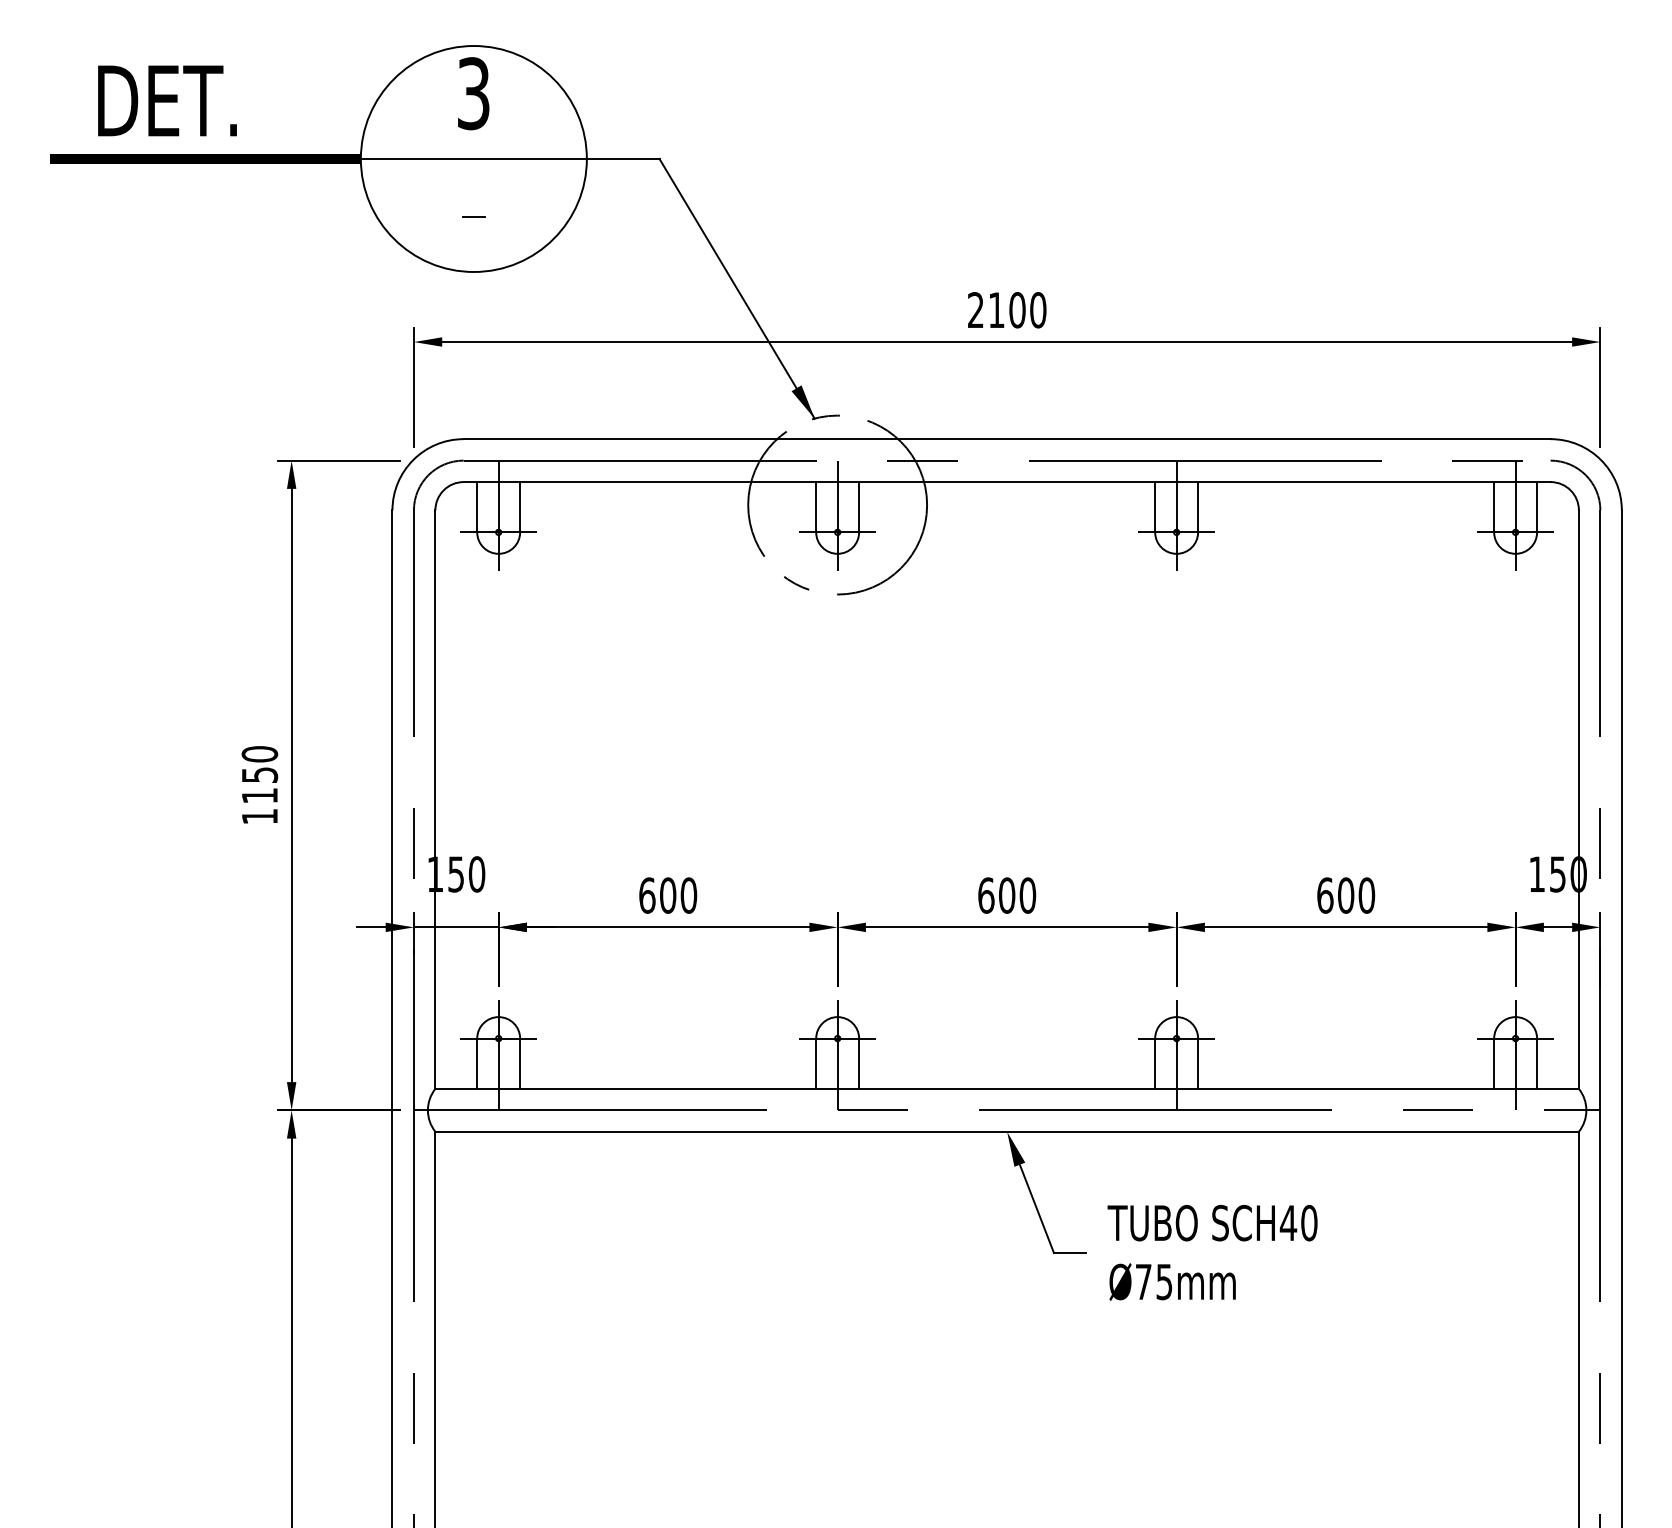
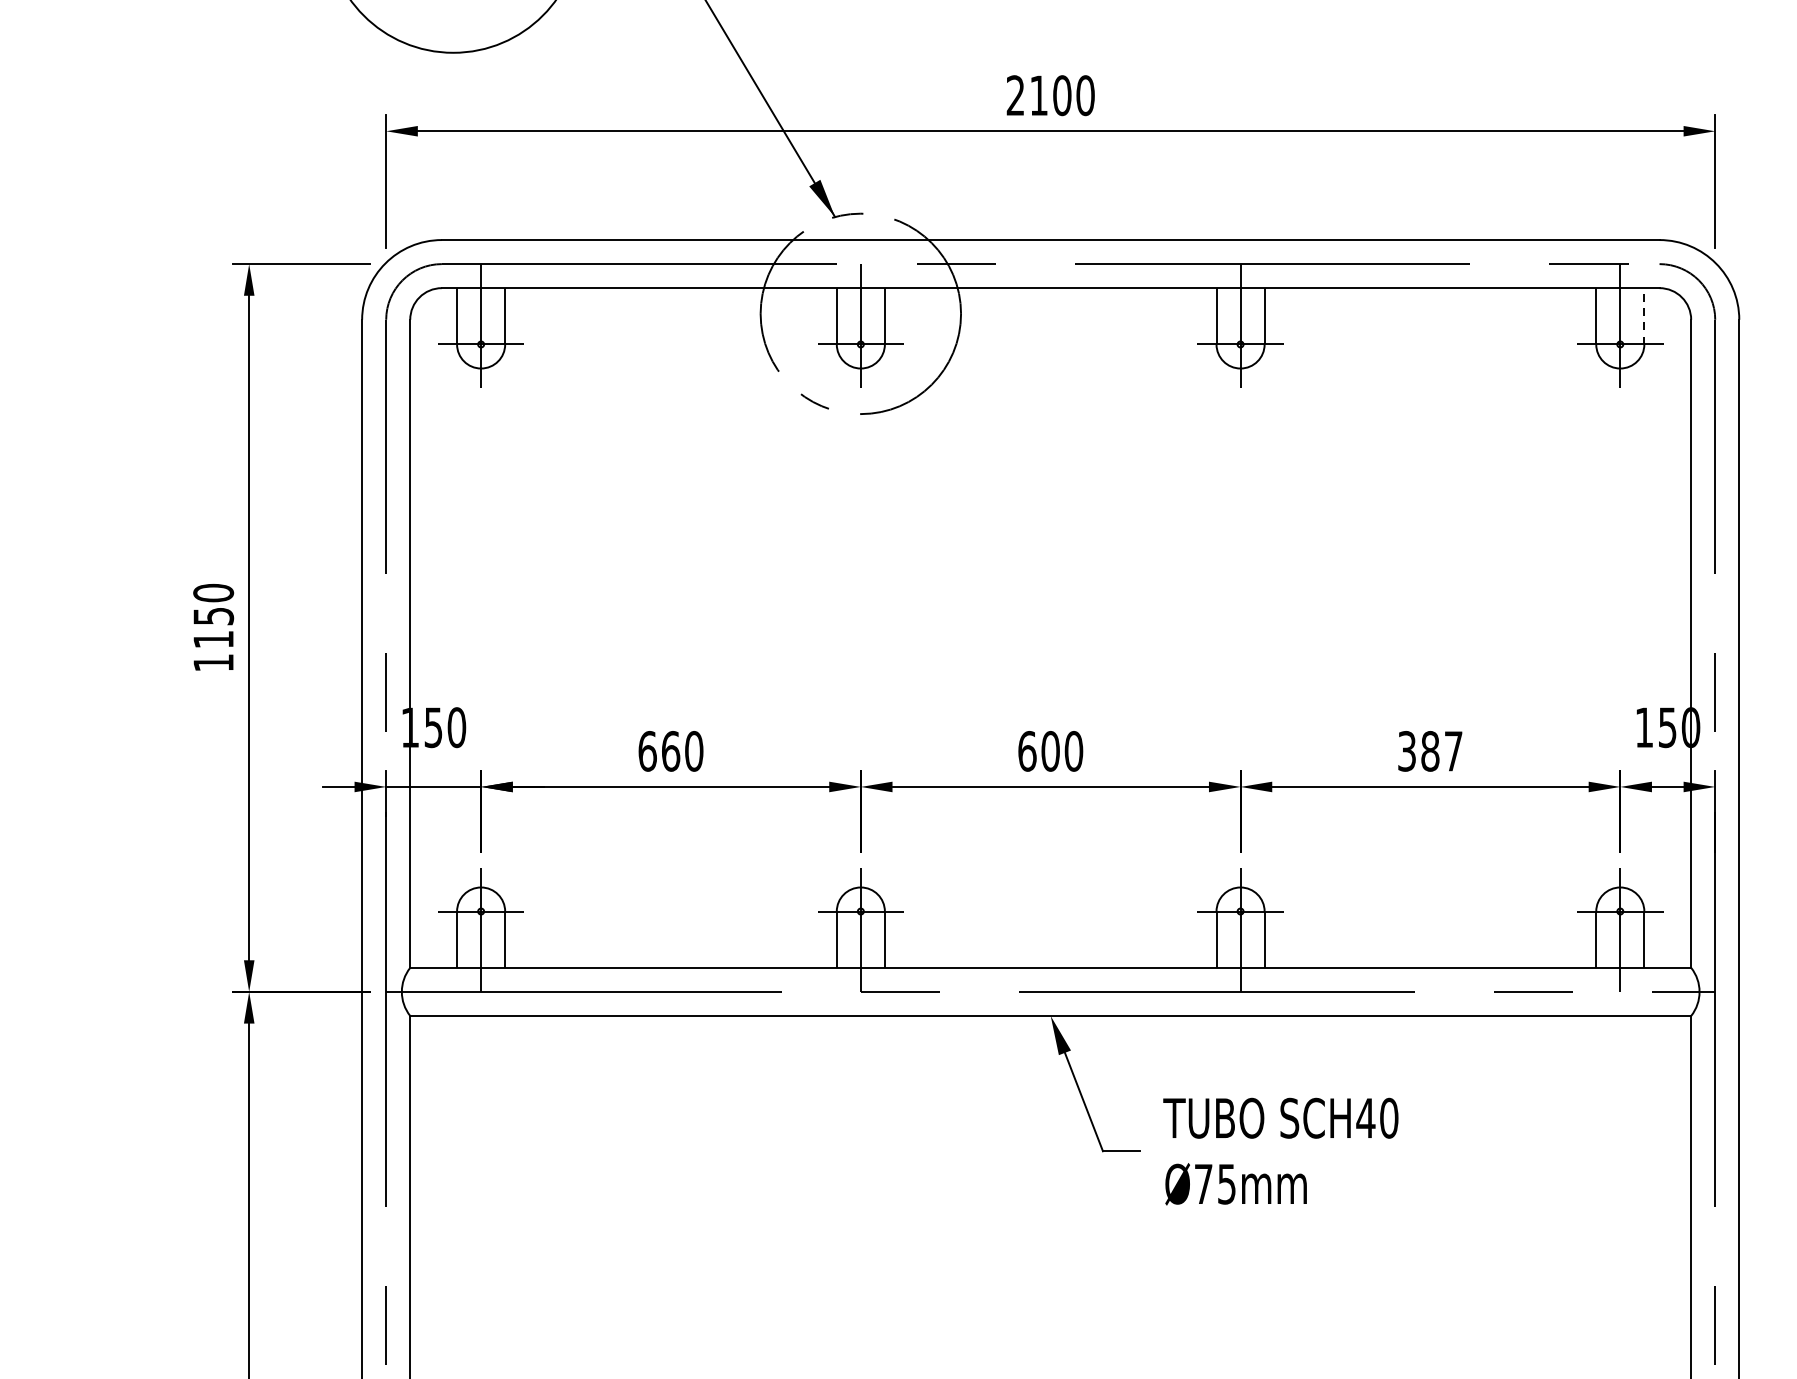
line: (1537, 506) -> (1644, 315), solid -> dashed
text: (668, 895) -> (671, 751), 600 -> 660
text: (1346, 895) -> (1430, 751), 600 -> 387

